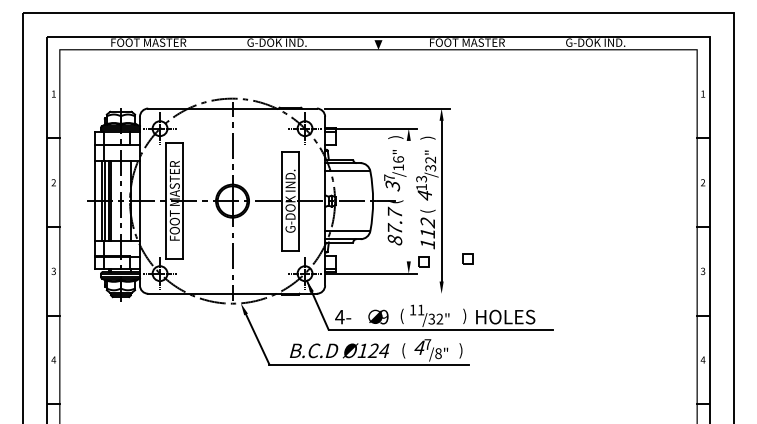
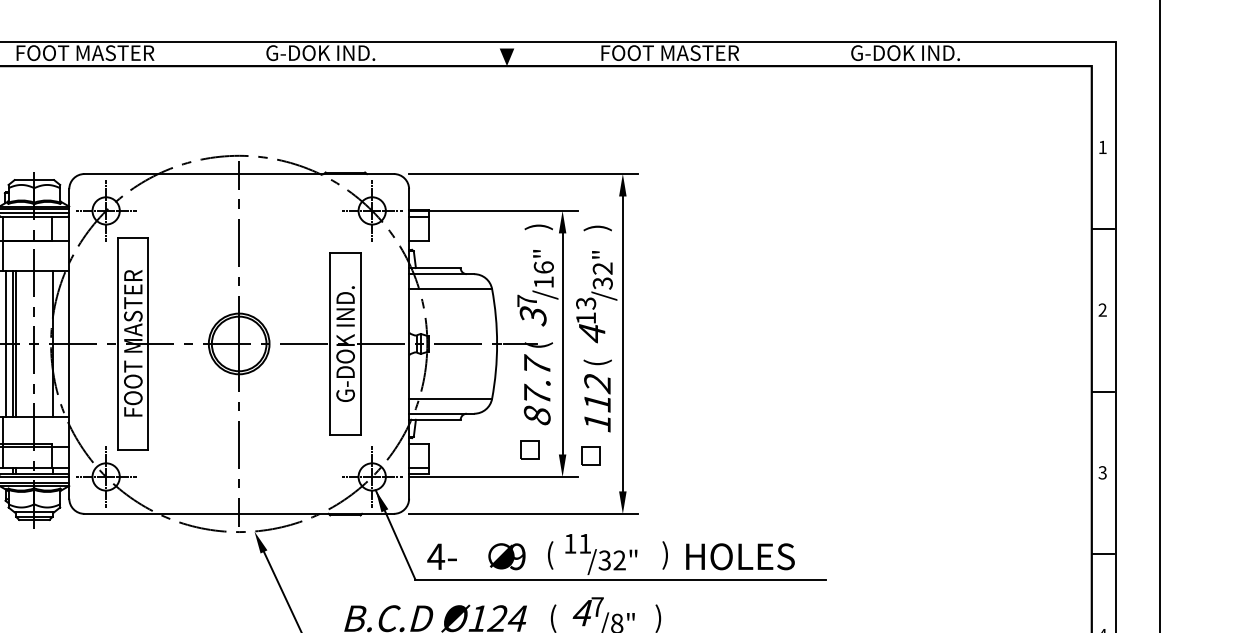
line: (408, 200) -> (562, 342), added
part: (467, 258) -> (529, 449), moved
line: (387, 293) -> (523, 513), added

